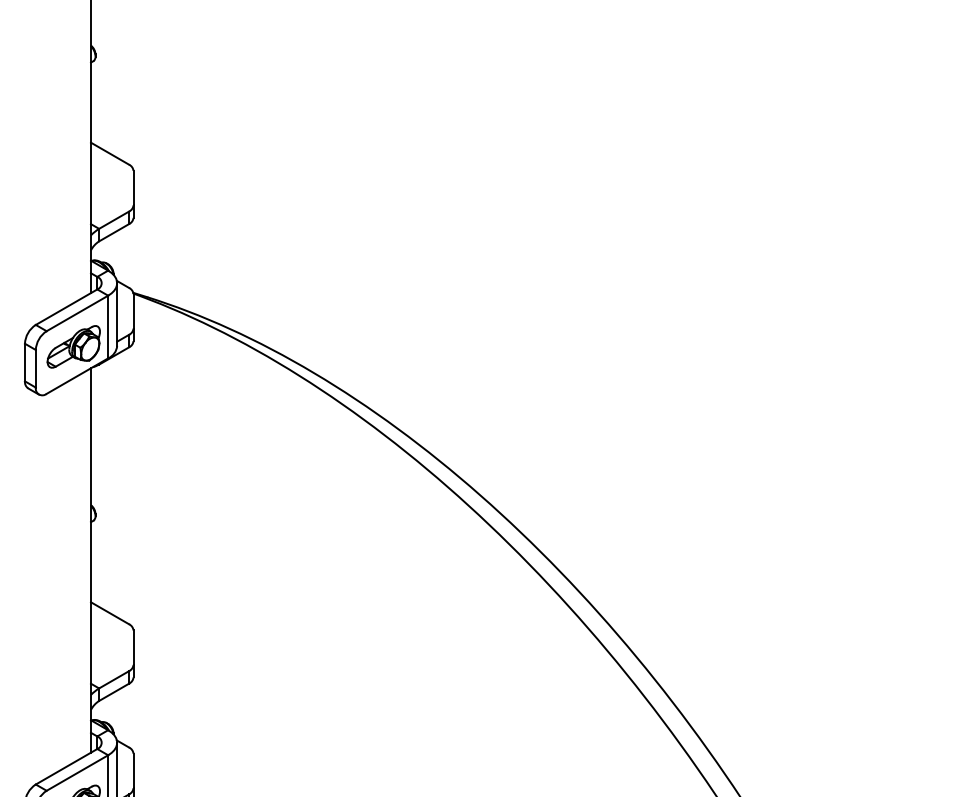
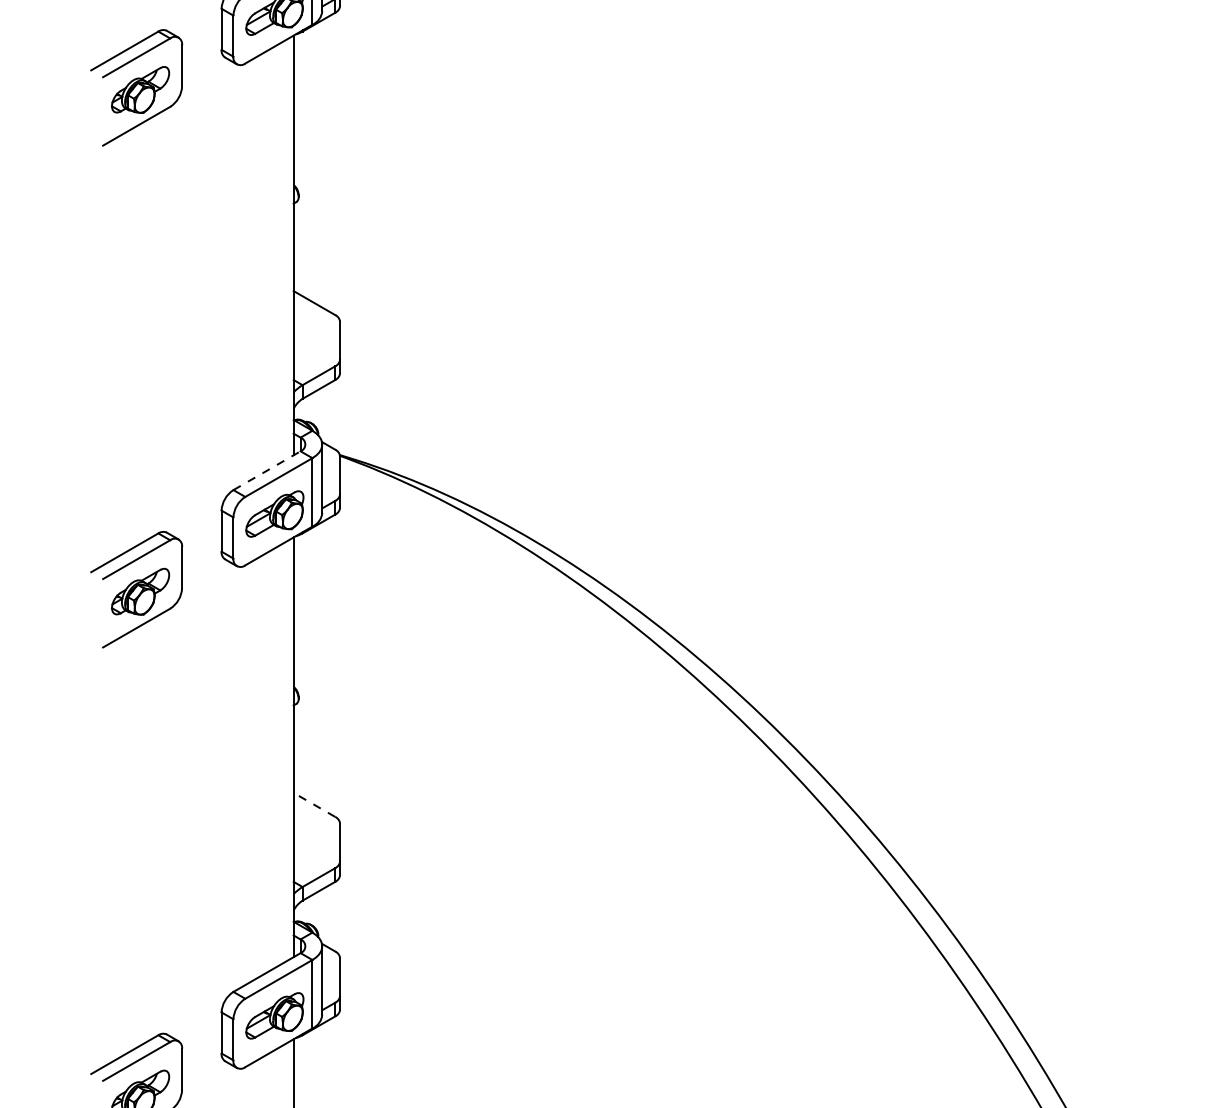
line: (67, 306) -> (267, 470), solid -> dashed
line: (110, 612) -> (314, 804), solid -> dashed

